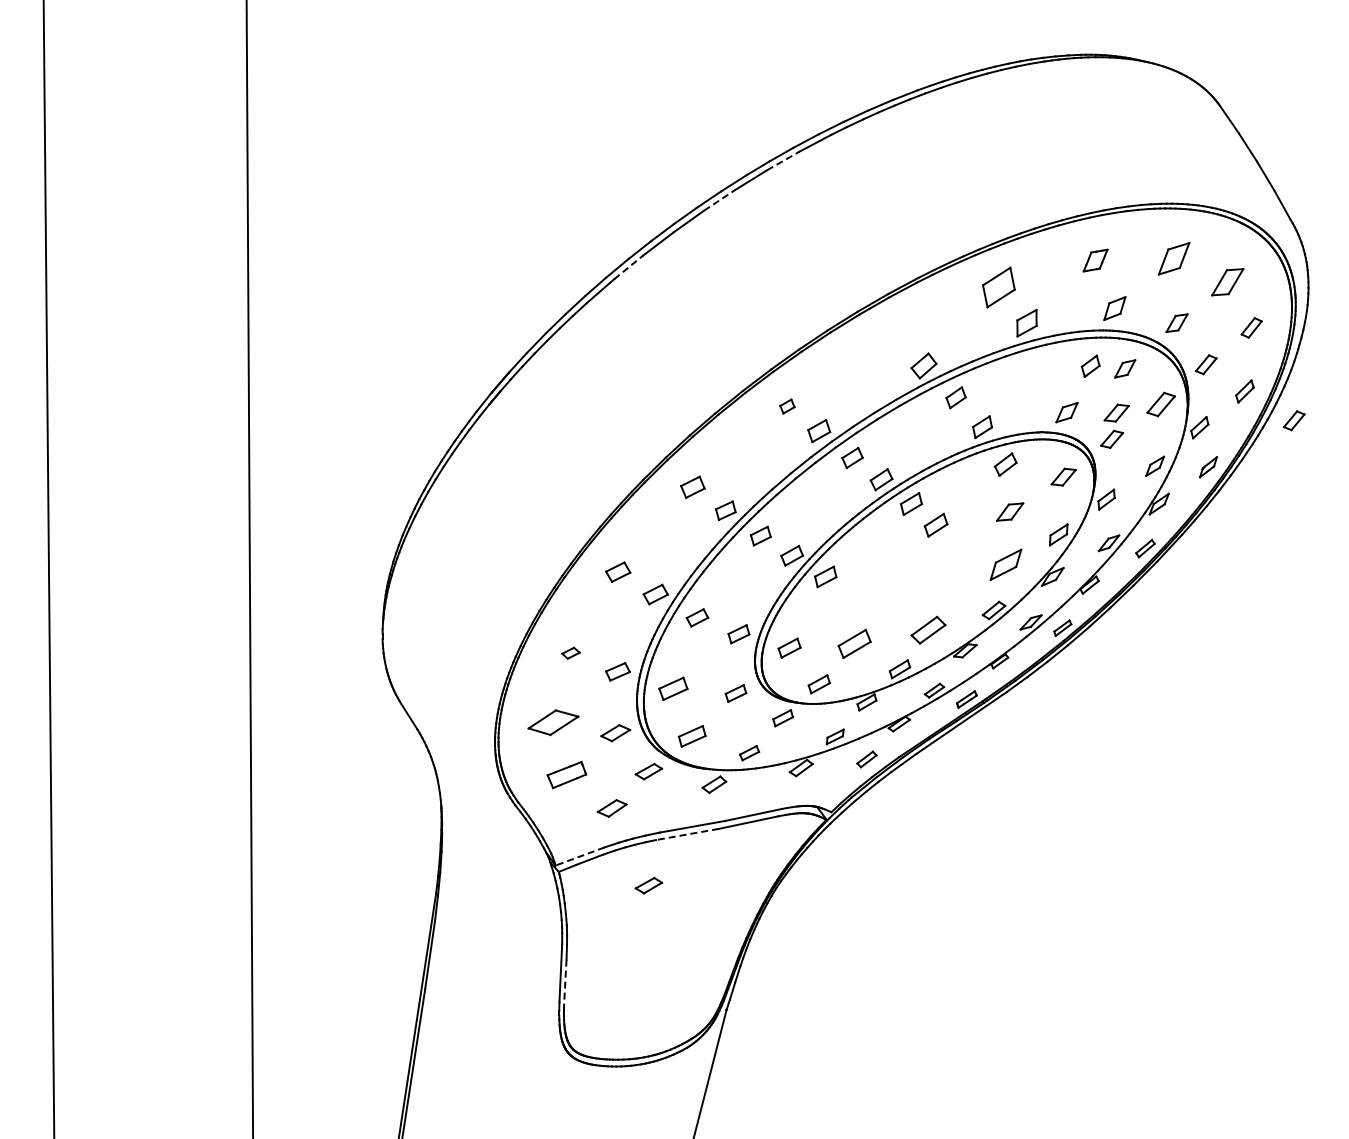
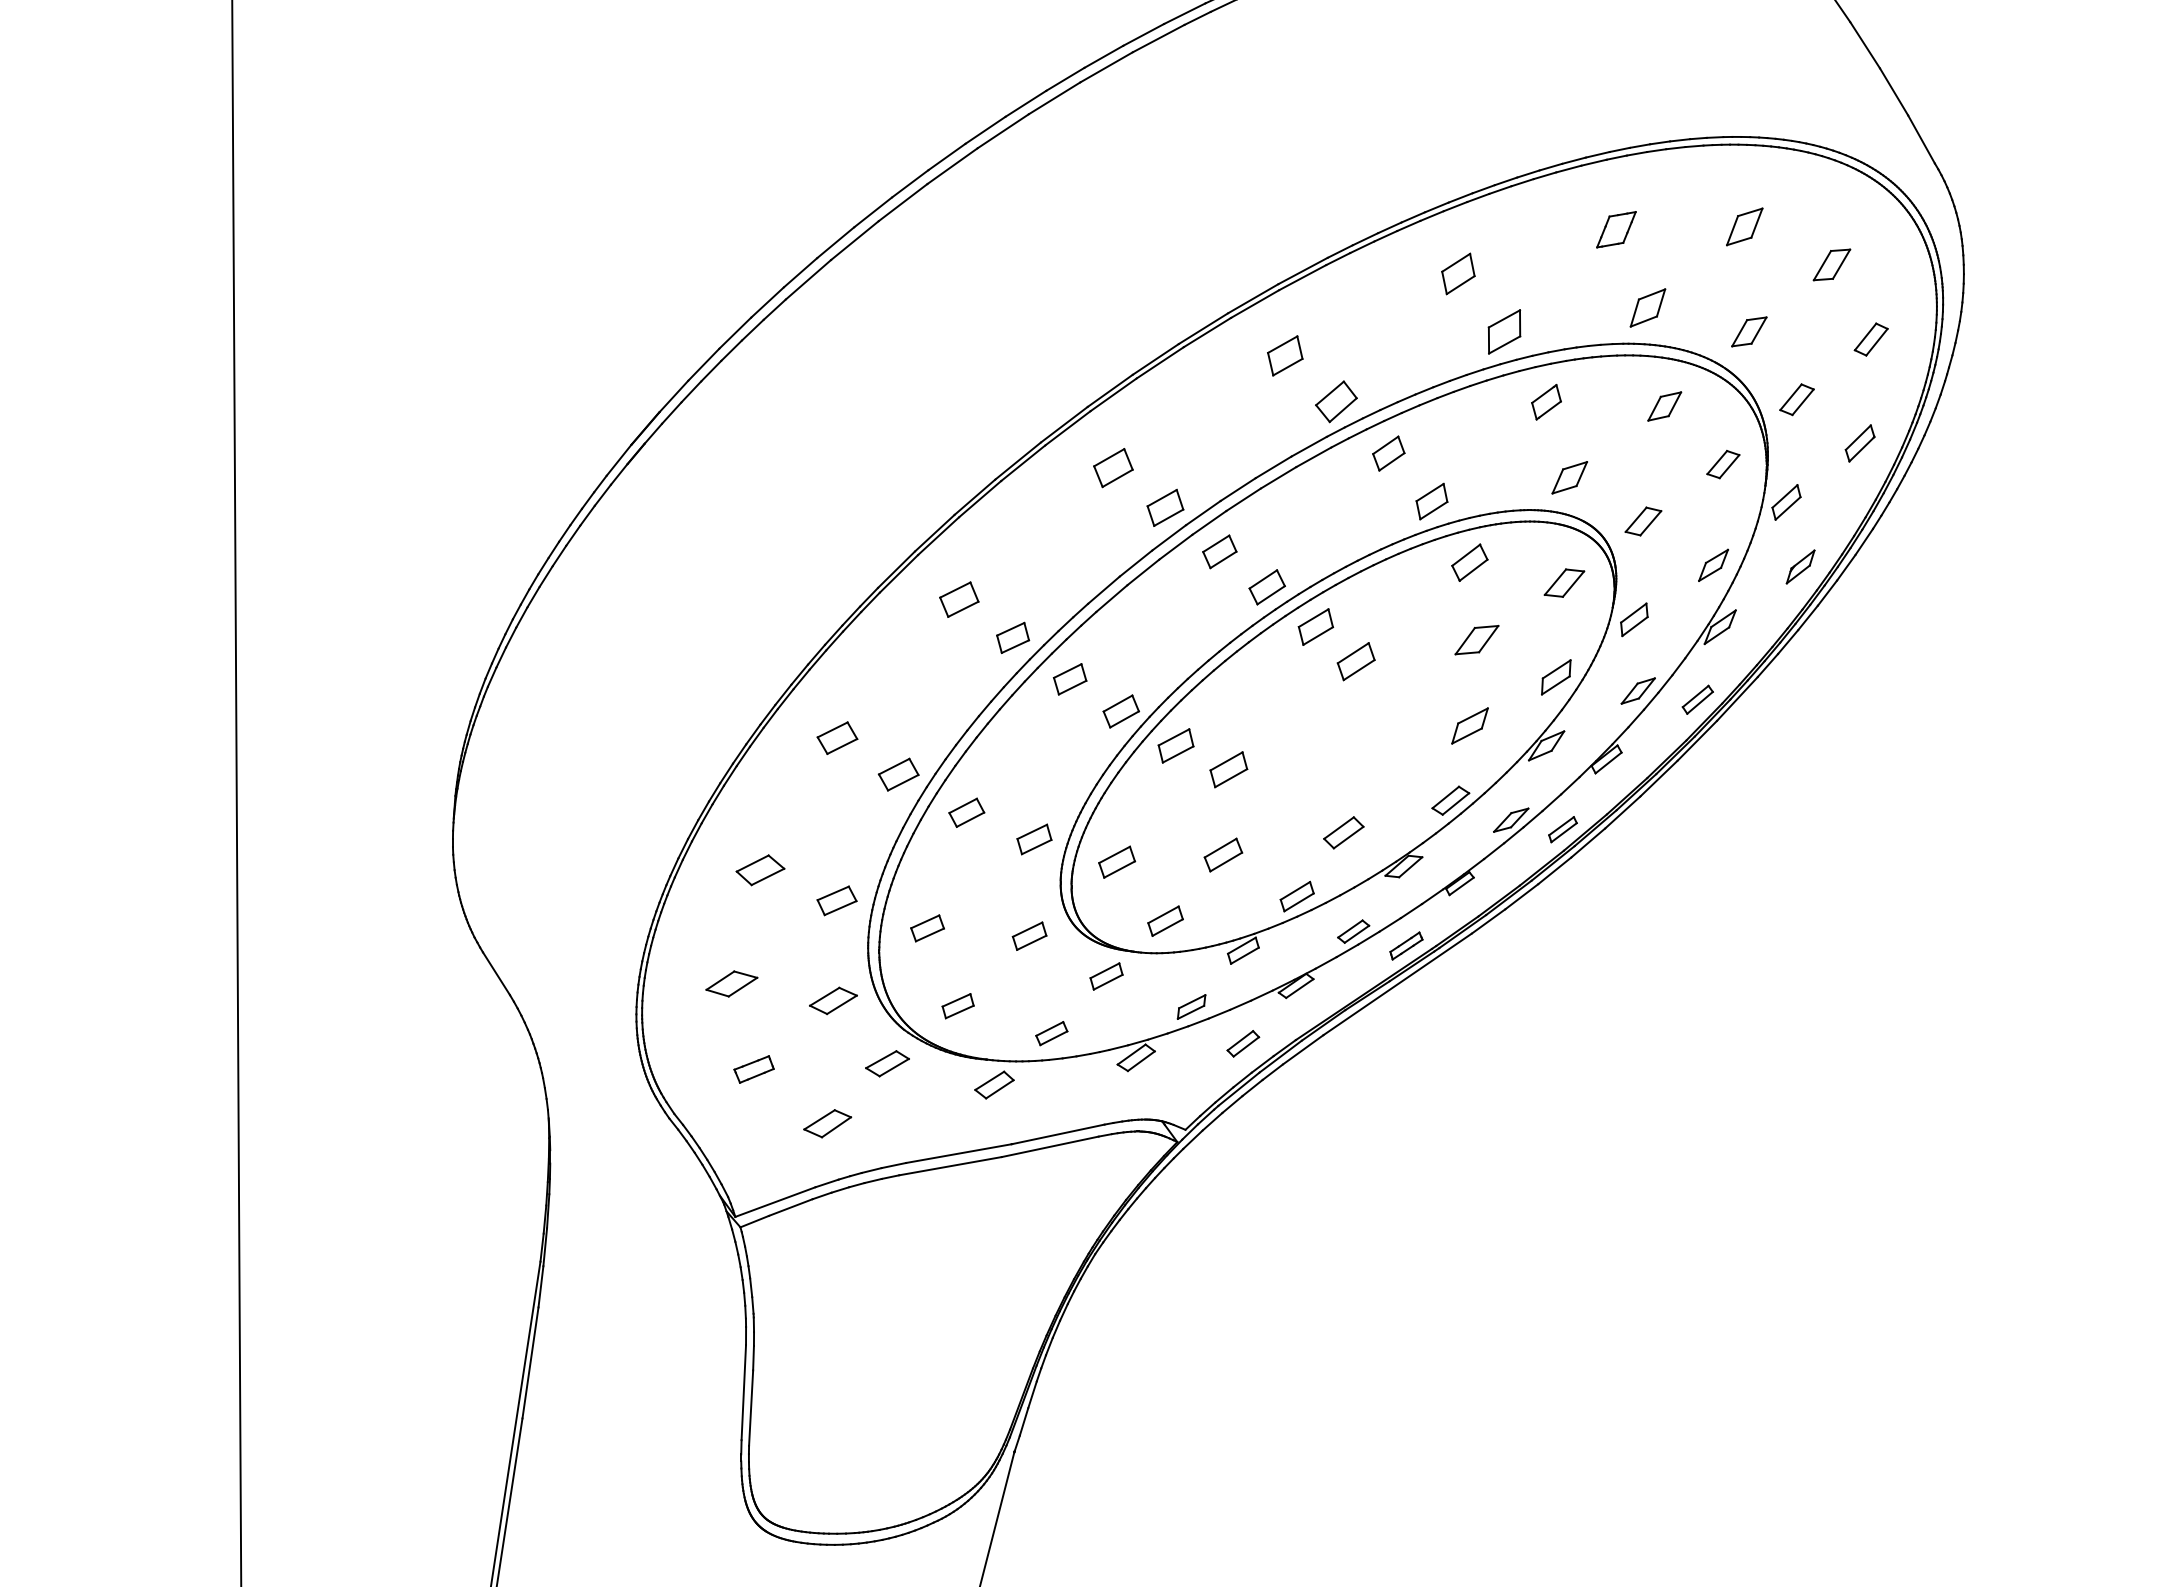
line: (783, 161) -> (1107, 68), dashed -> solid
line: (719, 200) -> (1002, 131), dashed -> solid
part: (1174, 258) -> (1745, 226), size x0.71
line: (628, 267) -> (854, 241), dashed -> solid
part: (1227, 281) -> (1831, 263), size x0.71
part: (998, 287) -> (1458, 273), size x0.62
part: (892, 337) -> (1285, 355), added
part: (1090, 365) -> (1546, 400), moved
part: (1160, 404) -> (1722, 464), size x0.71
part: (787, 406) -> (1113, 467), size x1.67
part: (1116, 412) -> (1650, 477), removed
part: (1293, 420) -> (1939, 490), removed
part: (1005, 564) -> (1469, 725), size x0.71
part: (857, 591) -> (1227, 769), added
part: (928, 629) -> (1343, 831), size x0.71
part: (854, 643) -> (1223, 854), size x0.71
part: (570, 653) -> (759, 870), size x1.67
part: (673, 688) -> (927, 927), size x0.71
part: (553, 722) -> (731, 983), size x0.62
part: (691, 736) -> (957, 1006), size x0.71
part: (567, 775) -> (754, 1069), size x0.62
line: (687, 834) -> (950, 1166), dashed -> solid
line: (579, 856) -> (774, 1202), dashed -> solid
part: (648, 885) -> (886, 1249), removed
line: (565, 983) -> (751, 1409), dashed -> solid

